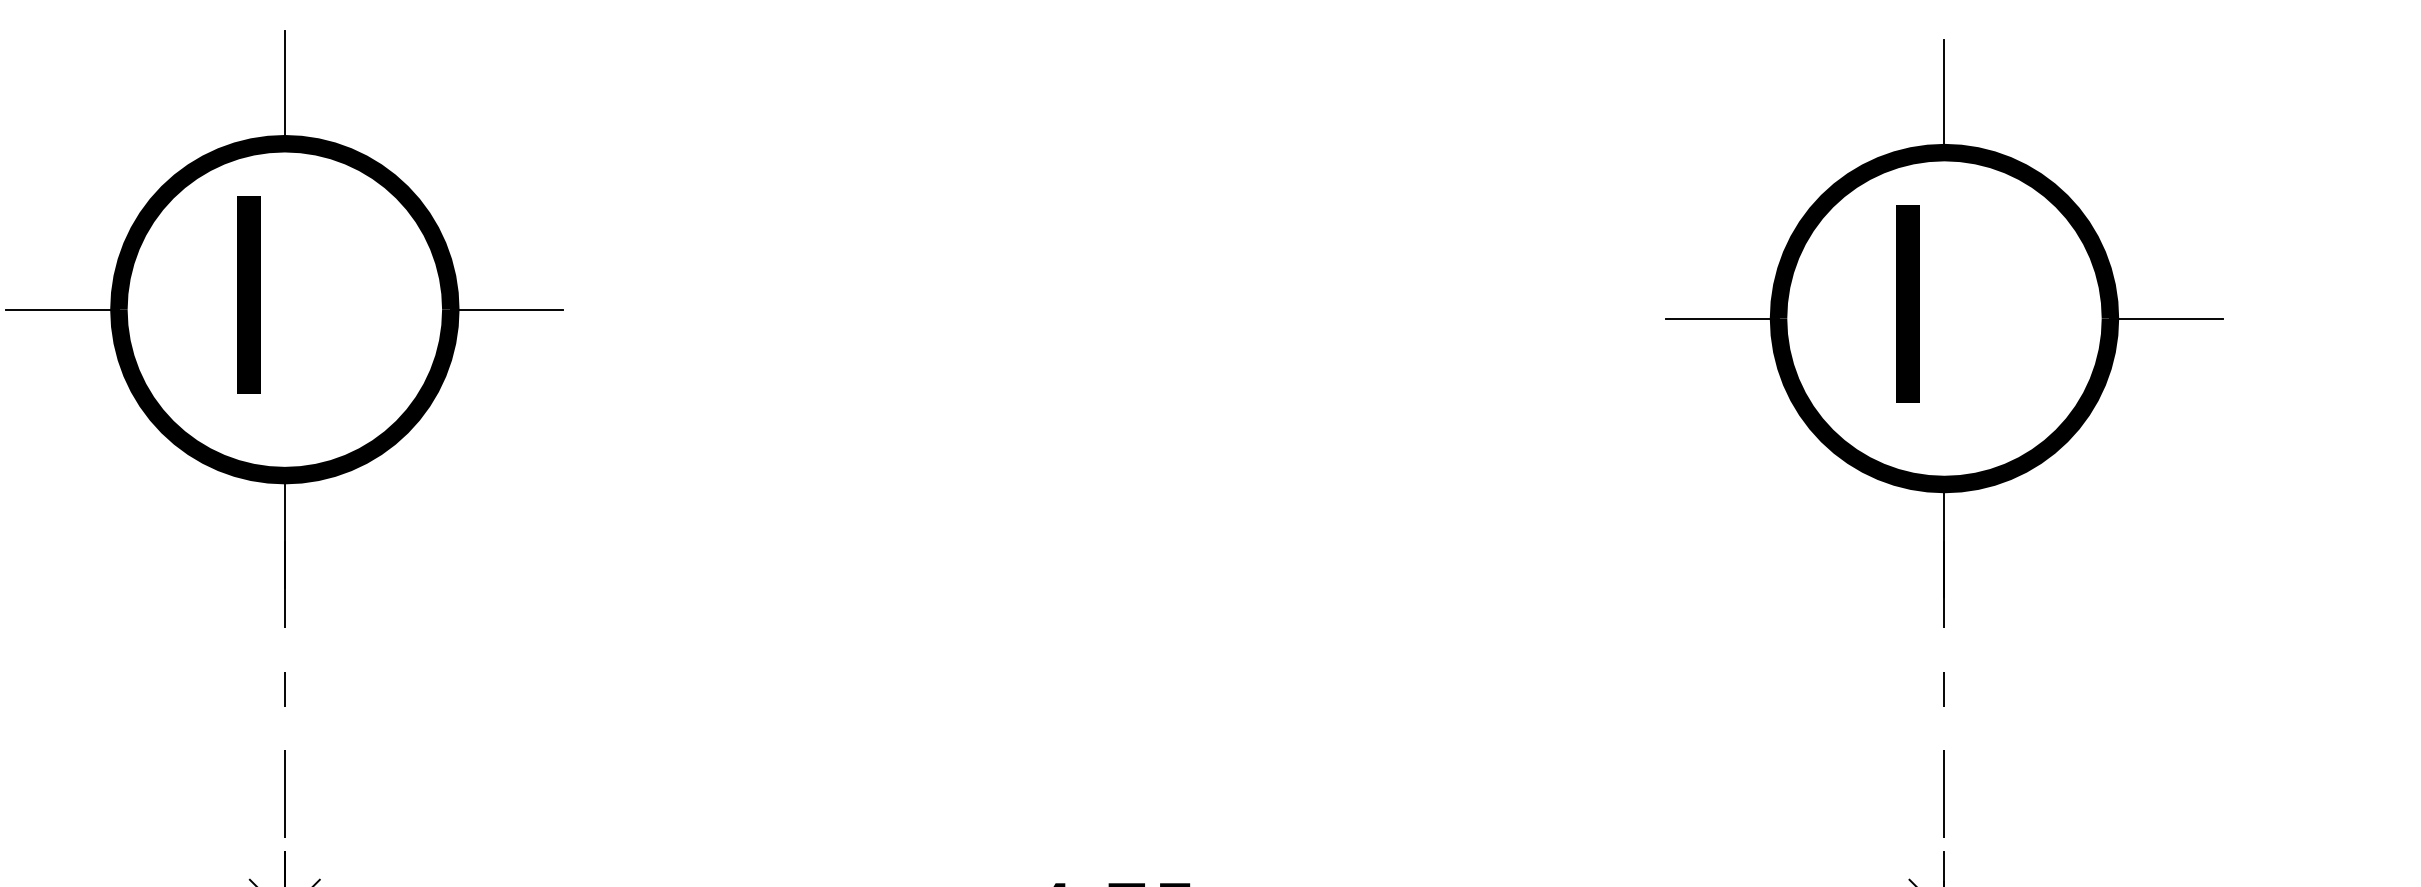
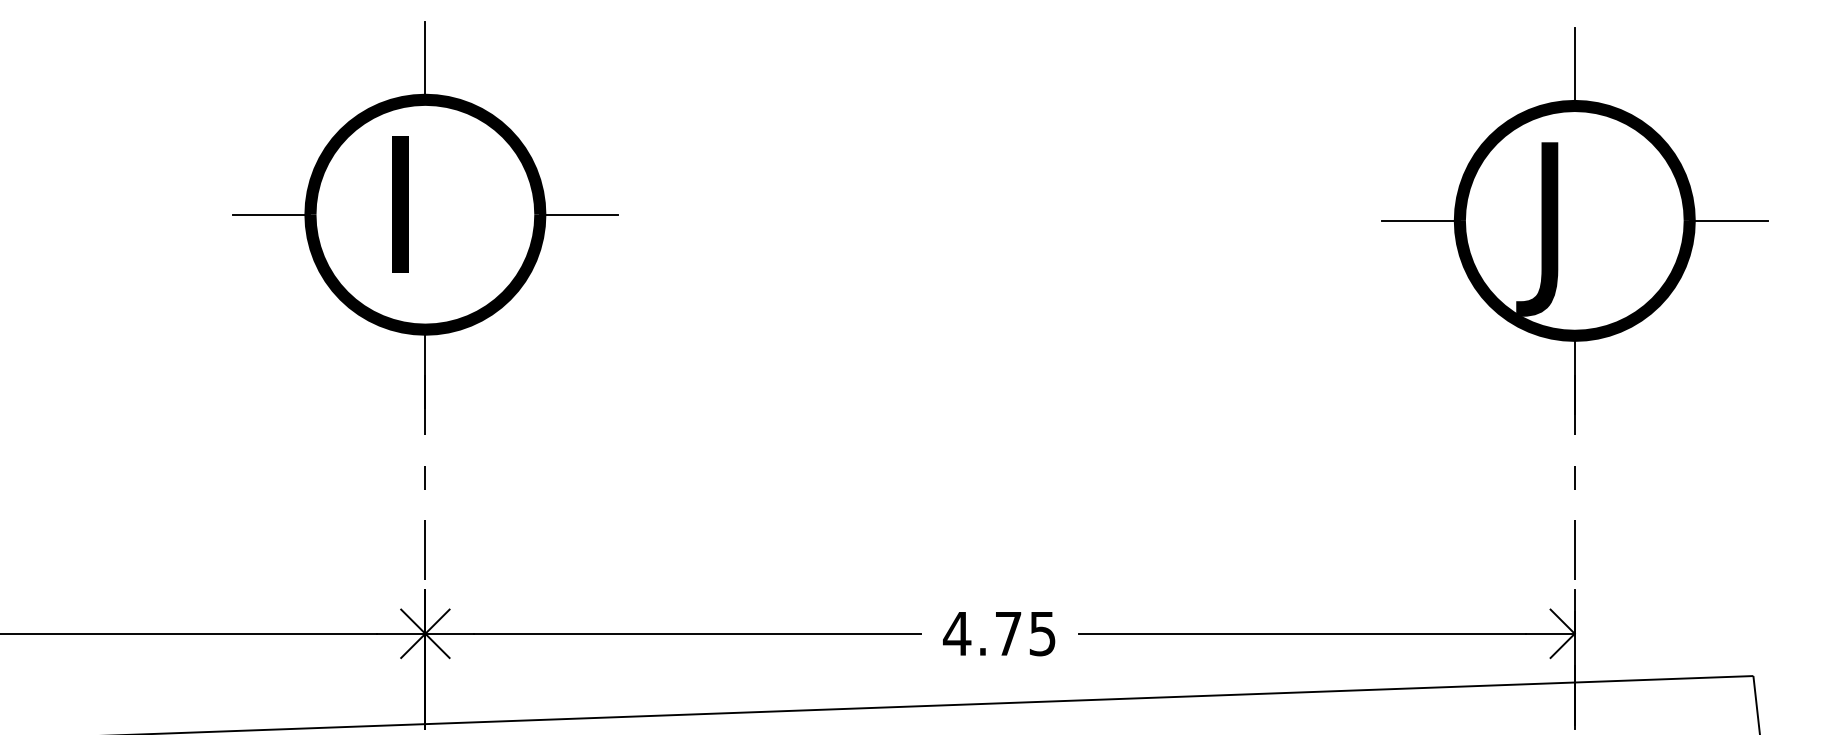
text: (1890, 330) -> (1537, 229), I -> J

